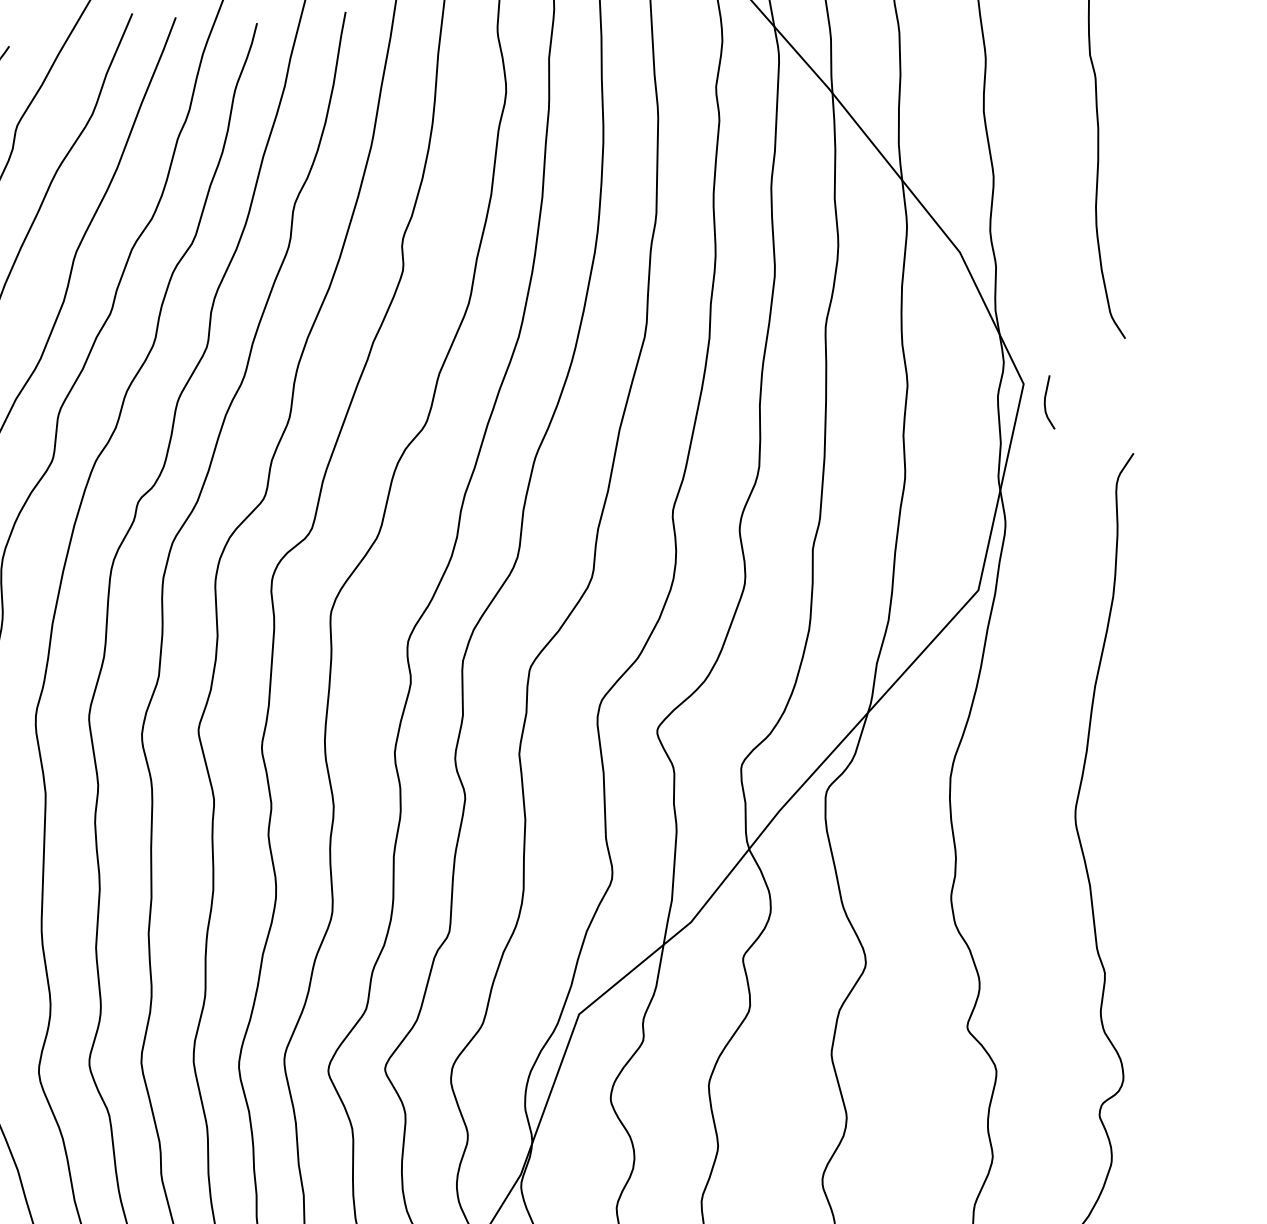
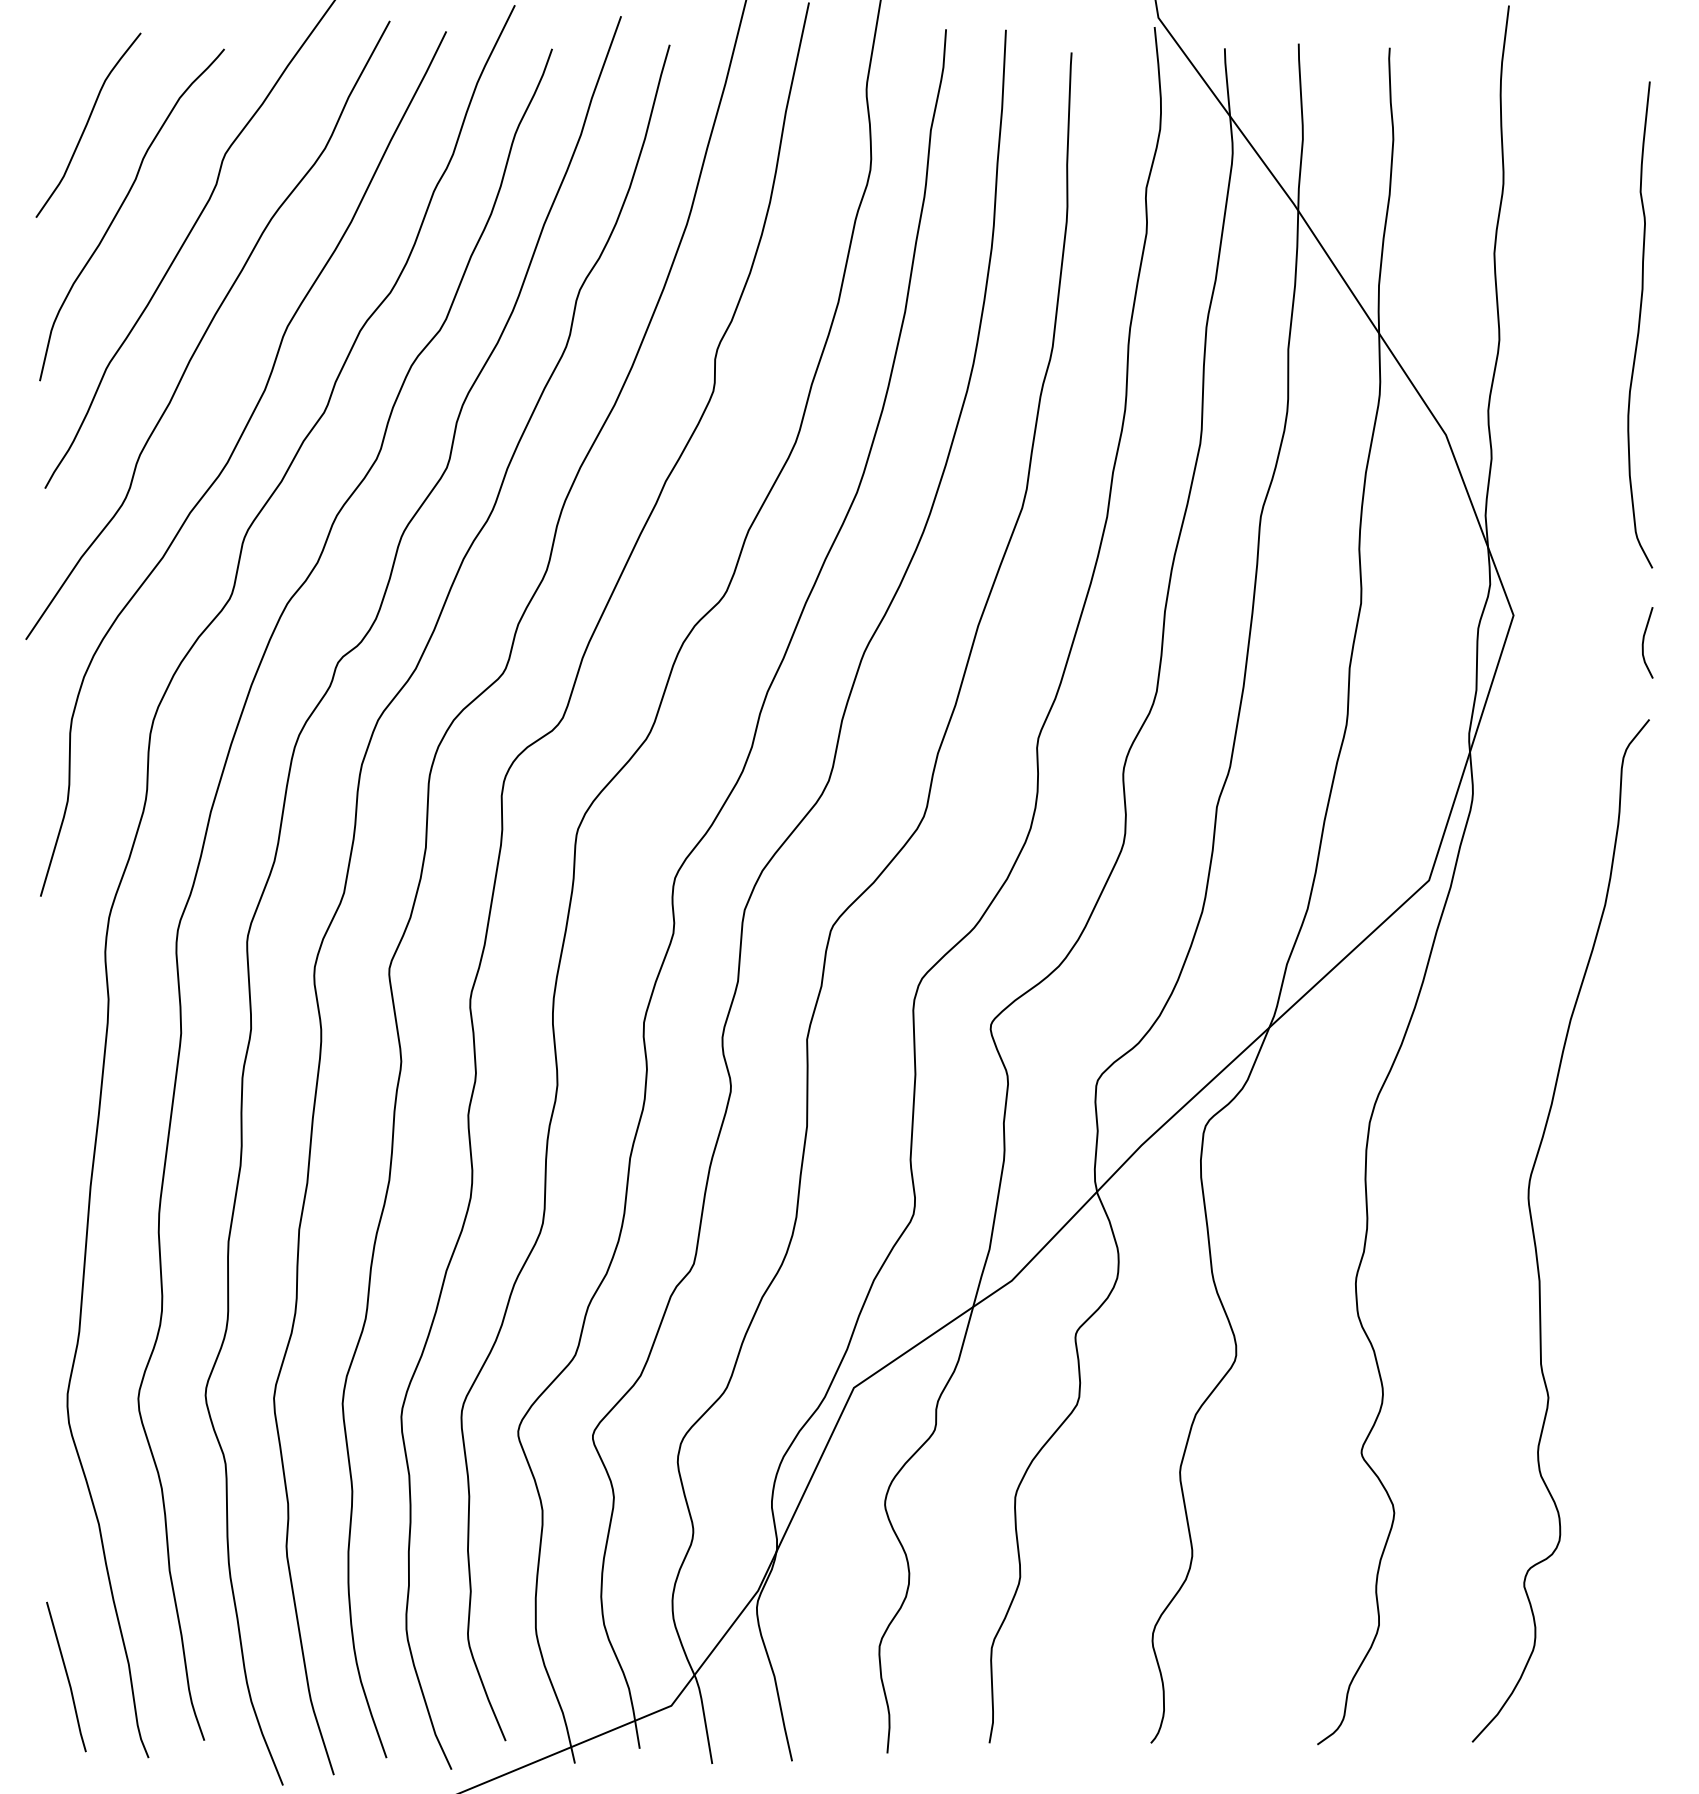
curve: (1045, 401) -> (1644, 641), moved

